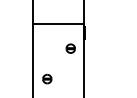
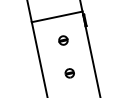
part: (70, 48) -> (63, 40), moved
part: (47, 79) -> (70, 73), moved

